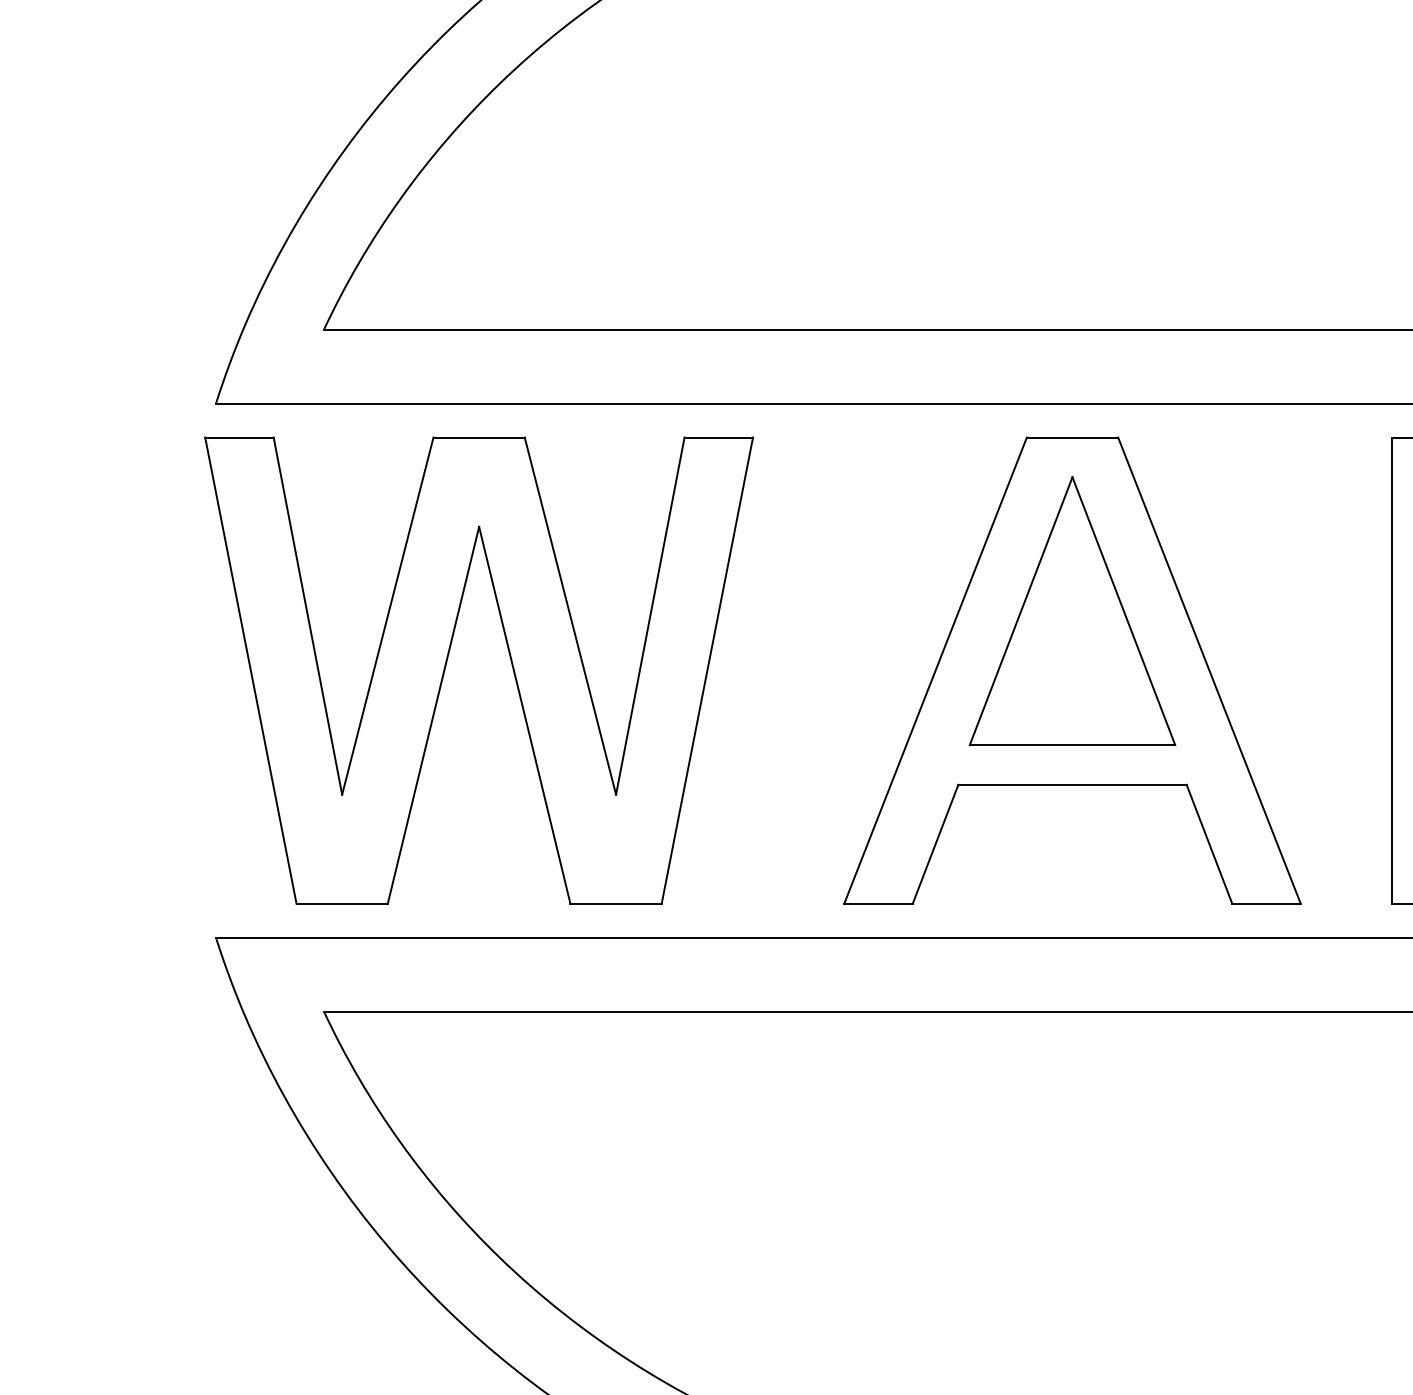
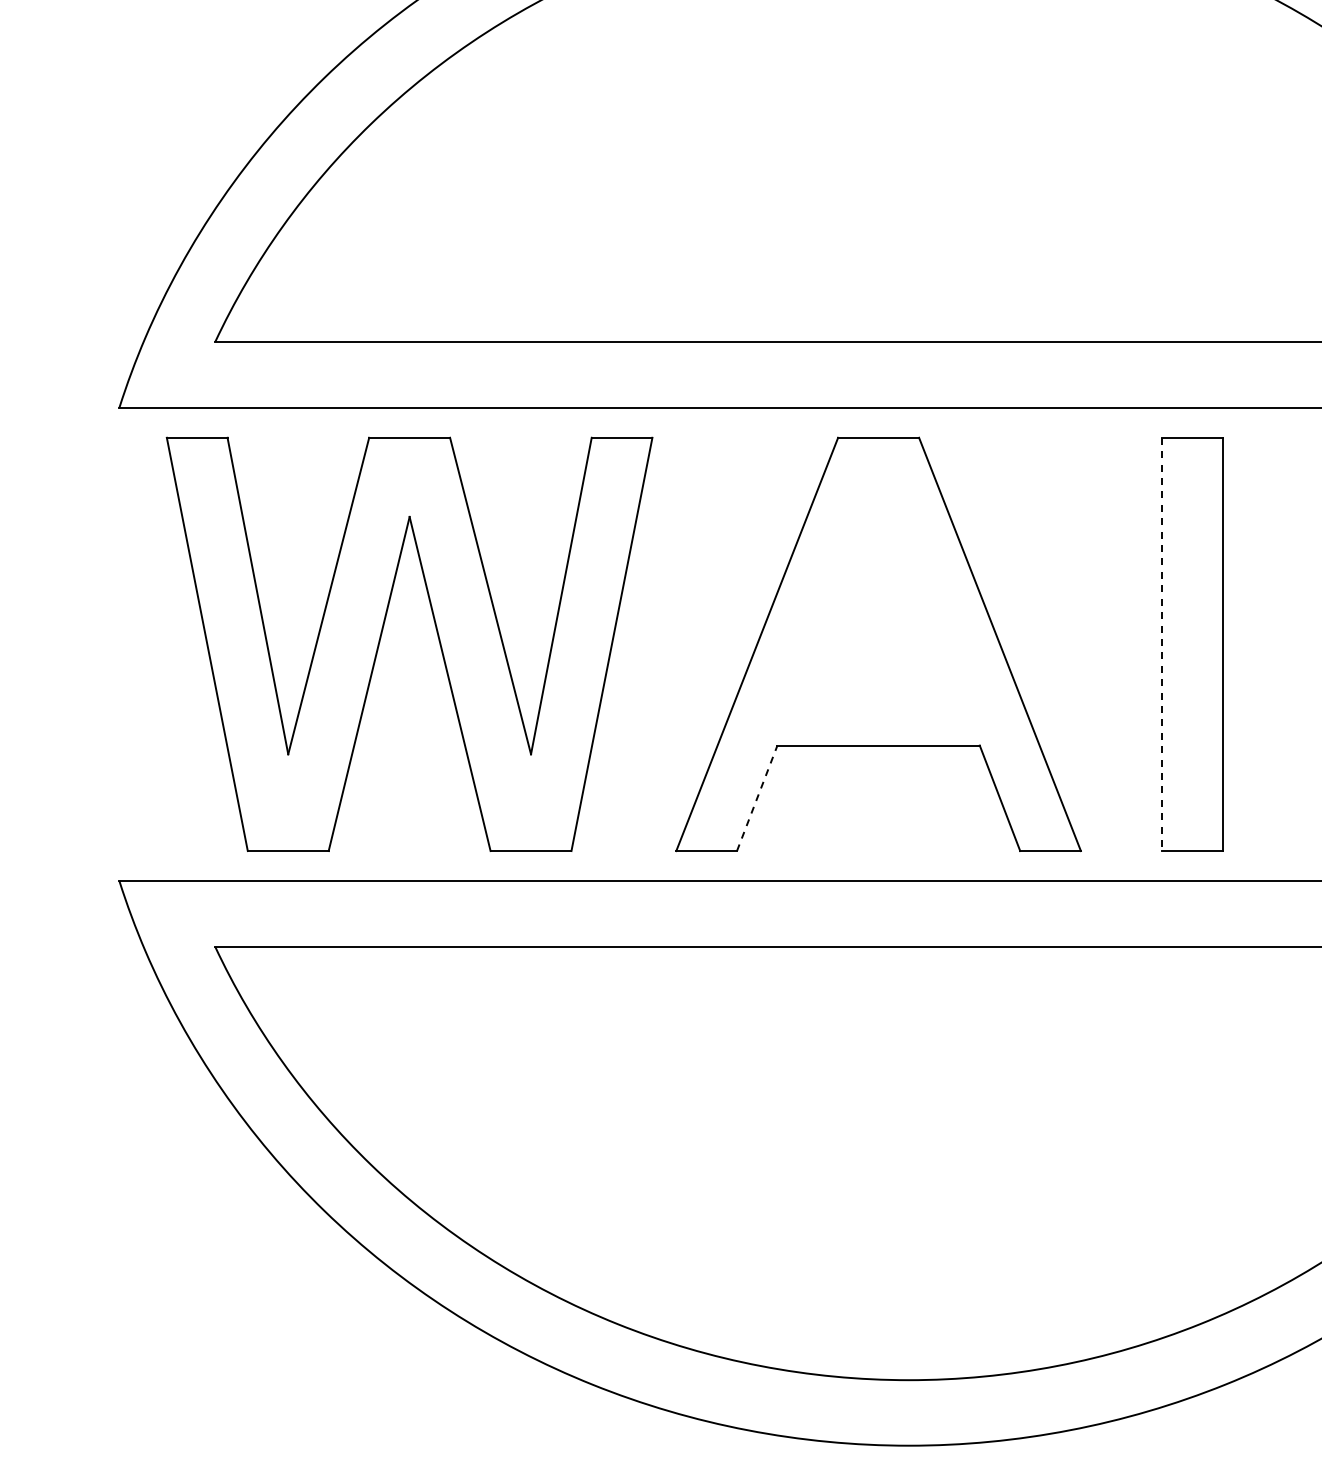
part: (1072, 610) -> (878, 591), removed
part: (447, 664) -> (381, 638), moved
line: (1391, 670) -> (1161, 644), solid -> dashed
line: (935, 843) -> (757, 797), solid -> dashed

